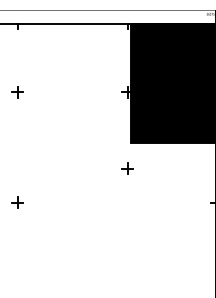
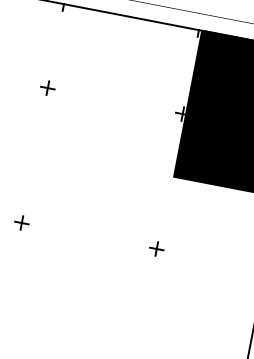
part: (127, 168) -> (156, 248), moved

